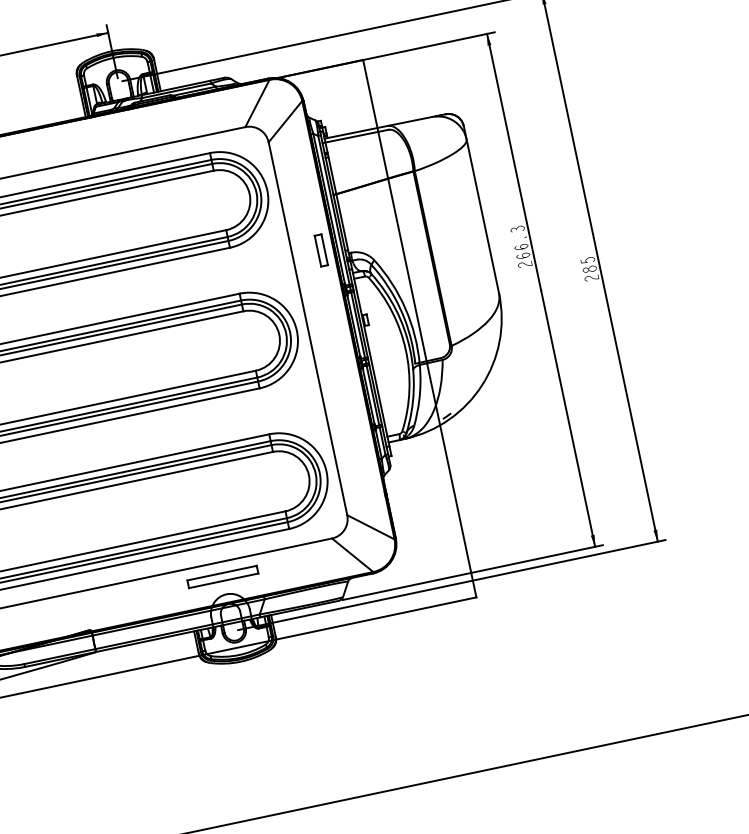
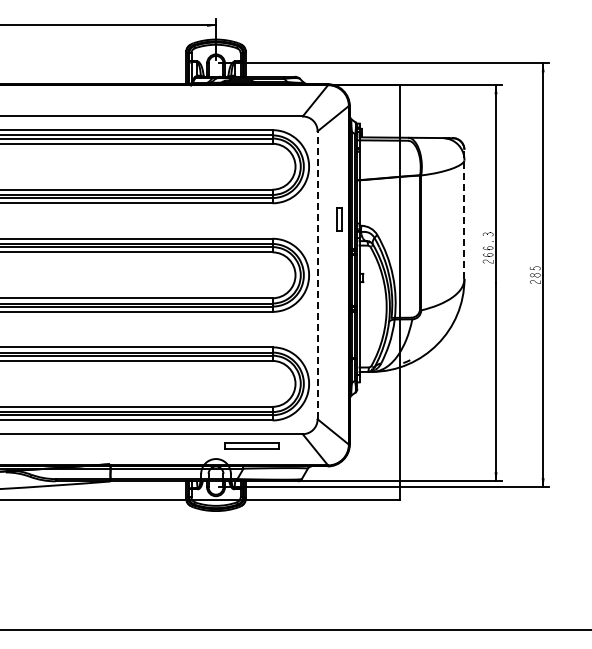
line: (481, 209) -> (464, 214), solid -> dashed
line: (307, 329) -> (317, 275), solid -> dashed
part: (222, 576) -> (251, 445), moved

